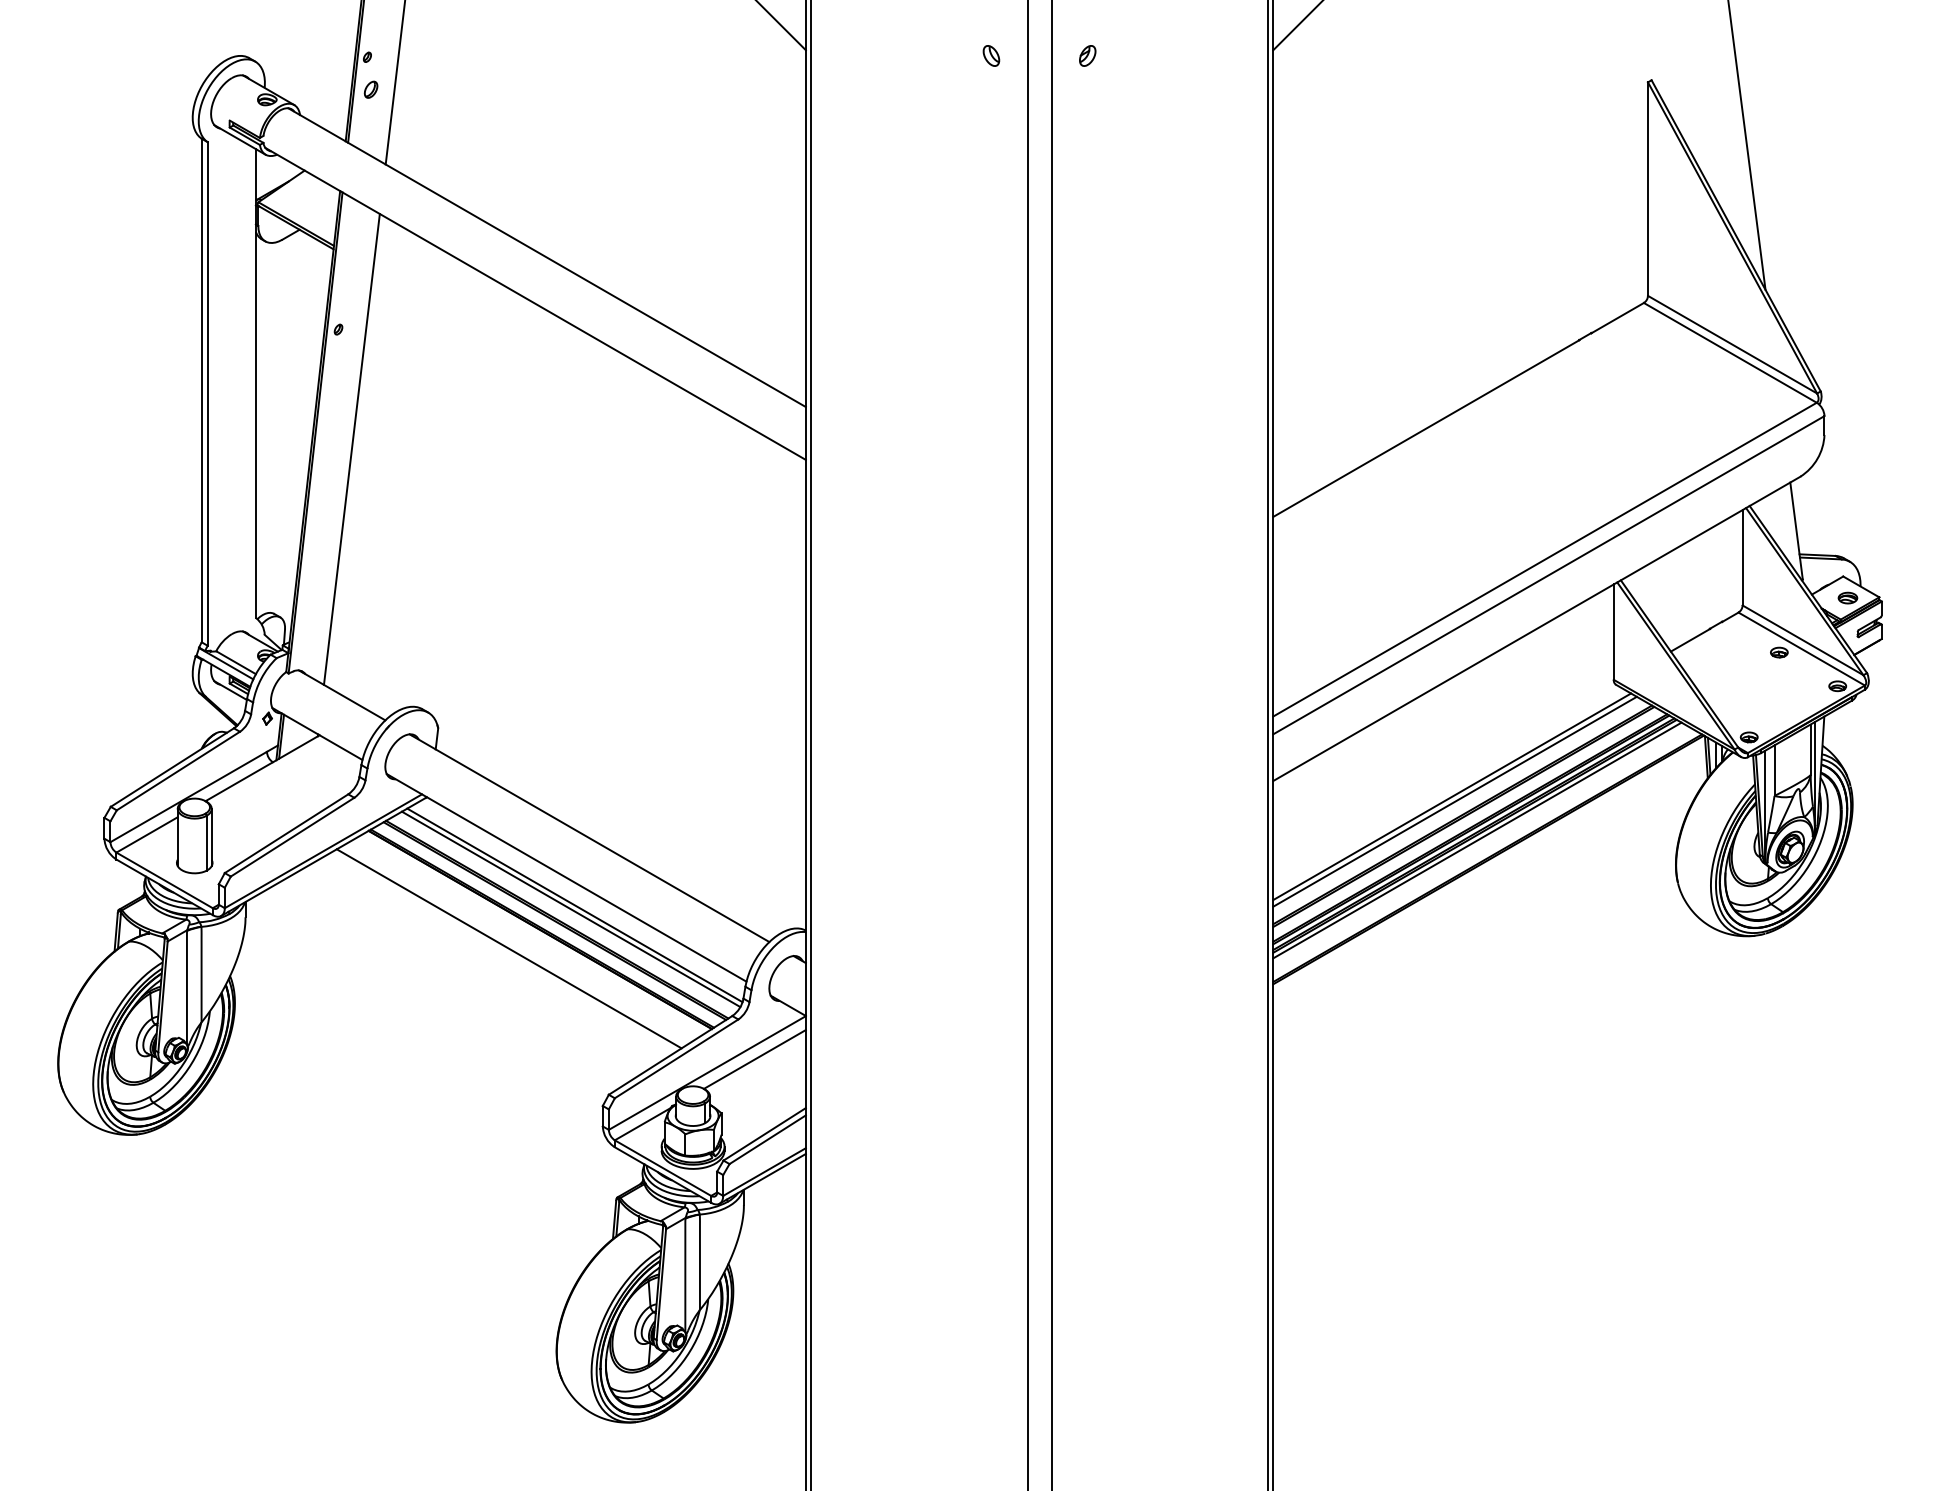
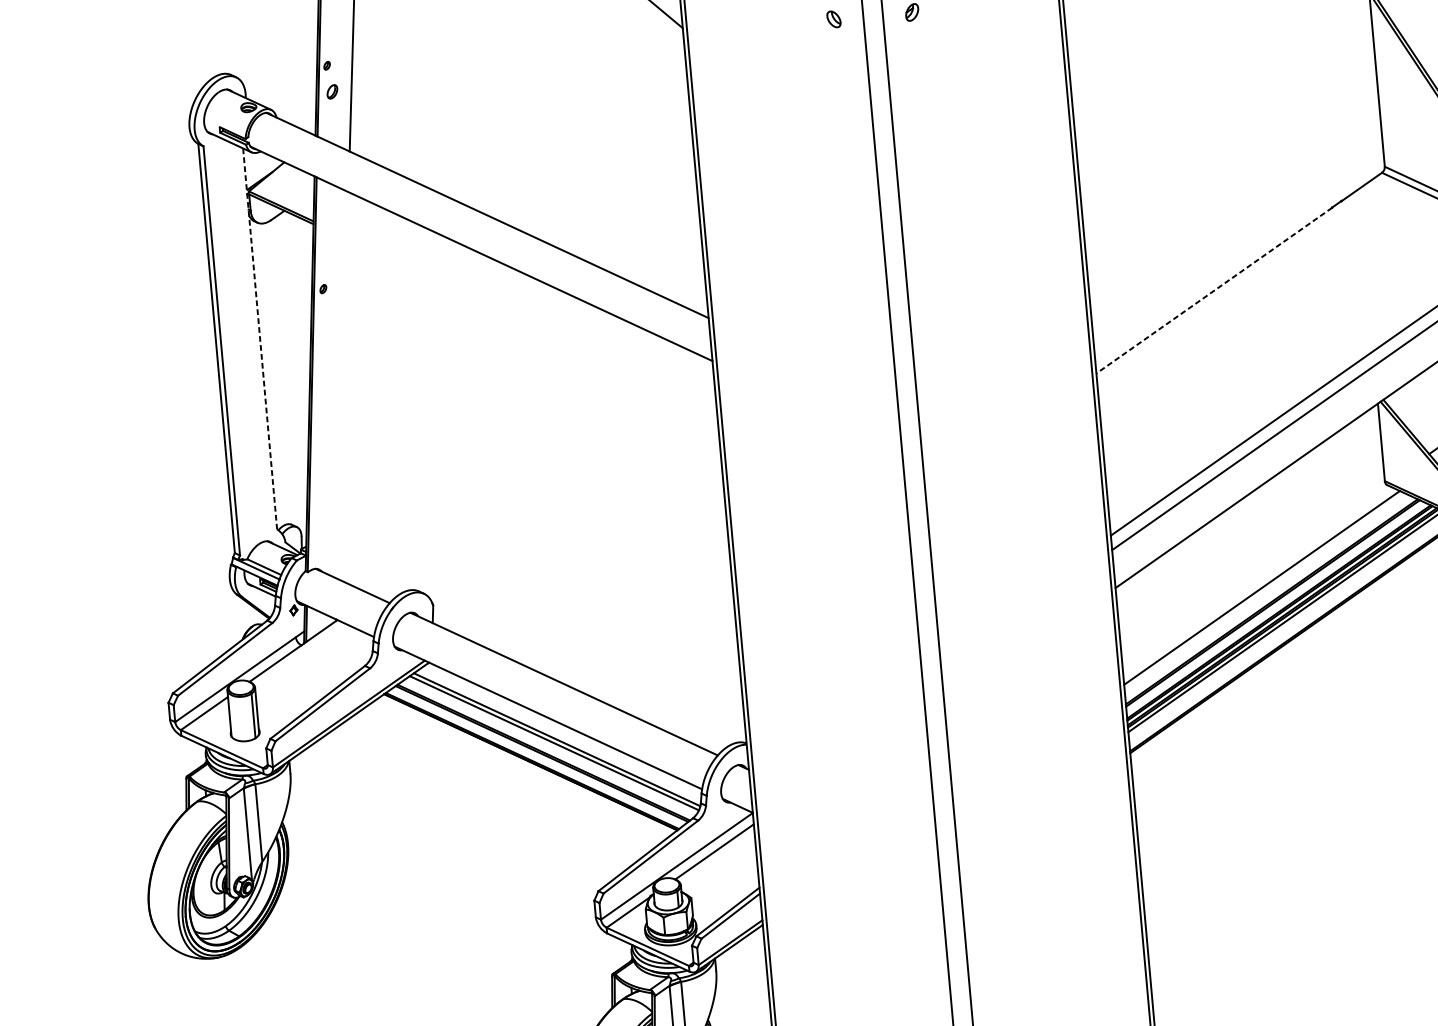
line: (255, 384) -> (259, 339), solid -> dashed
line: (1426, 428) -> (1214, 290), solid -> dashed
line: (351, 448) -> (342, 384), removed
line: (1454, 801) -> (1264, 591), removed
line: (508, 948) -> (506, 779), removed

